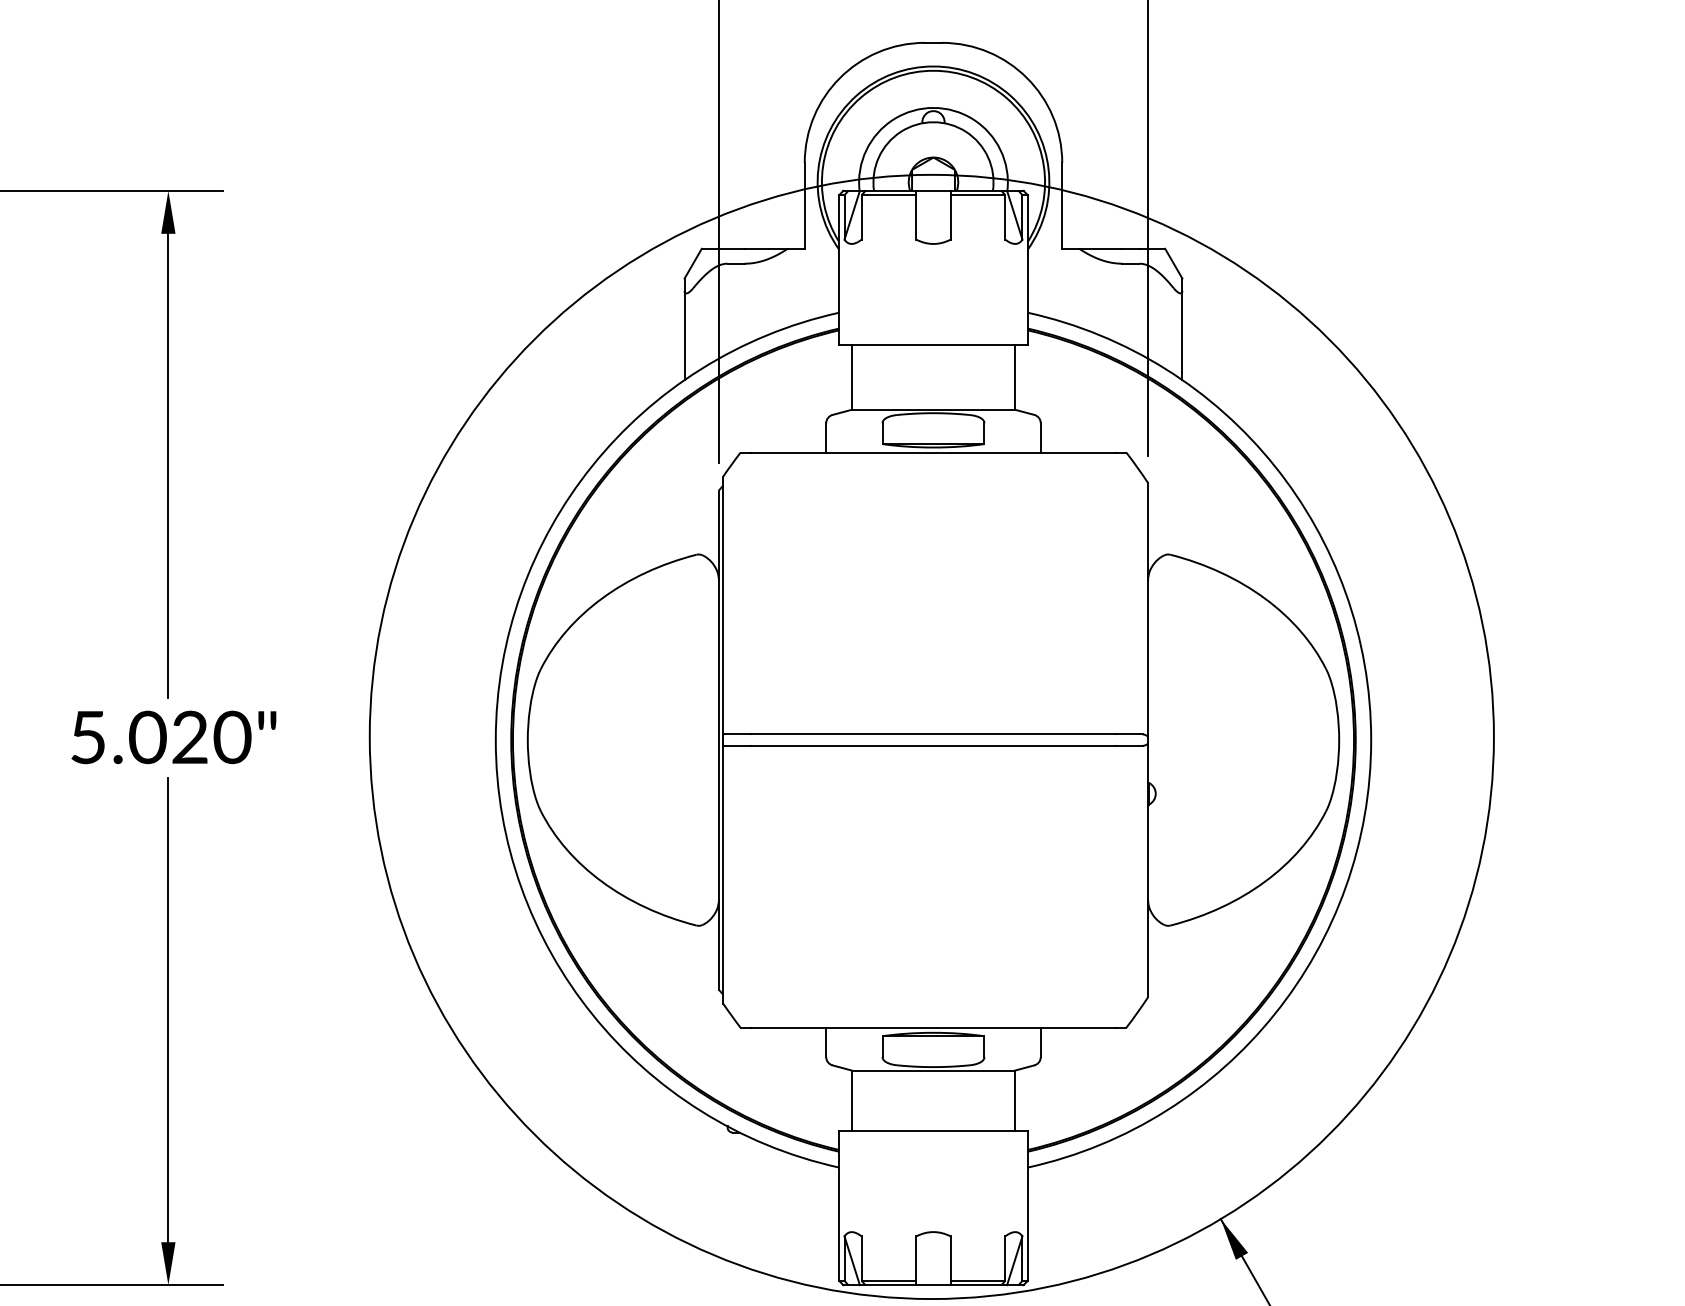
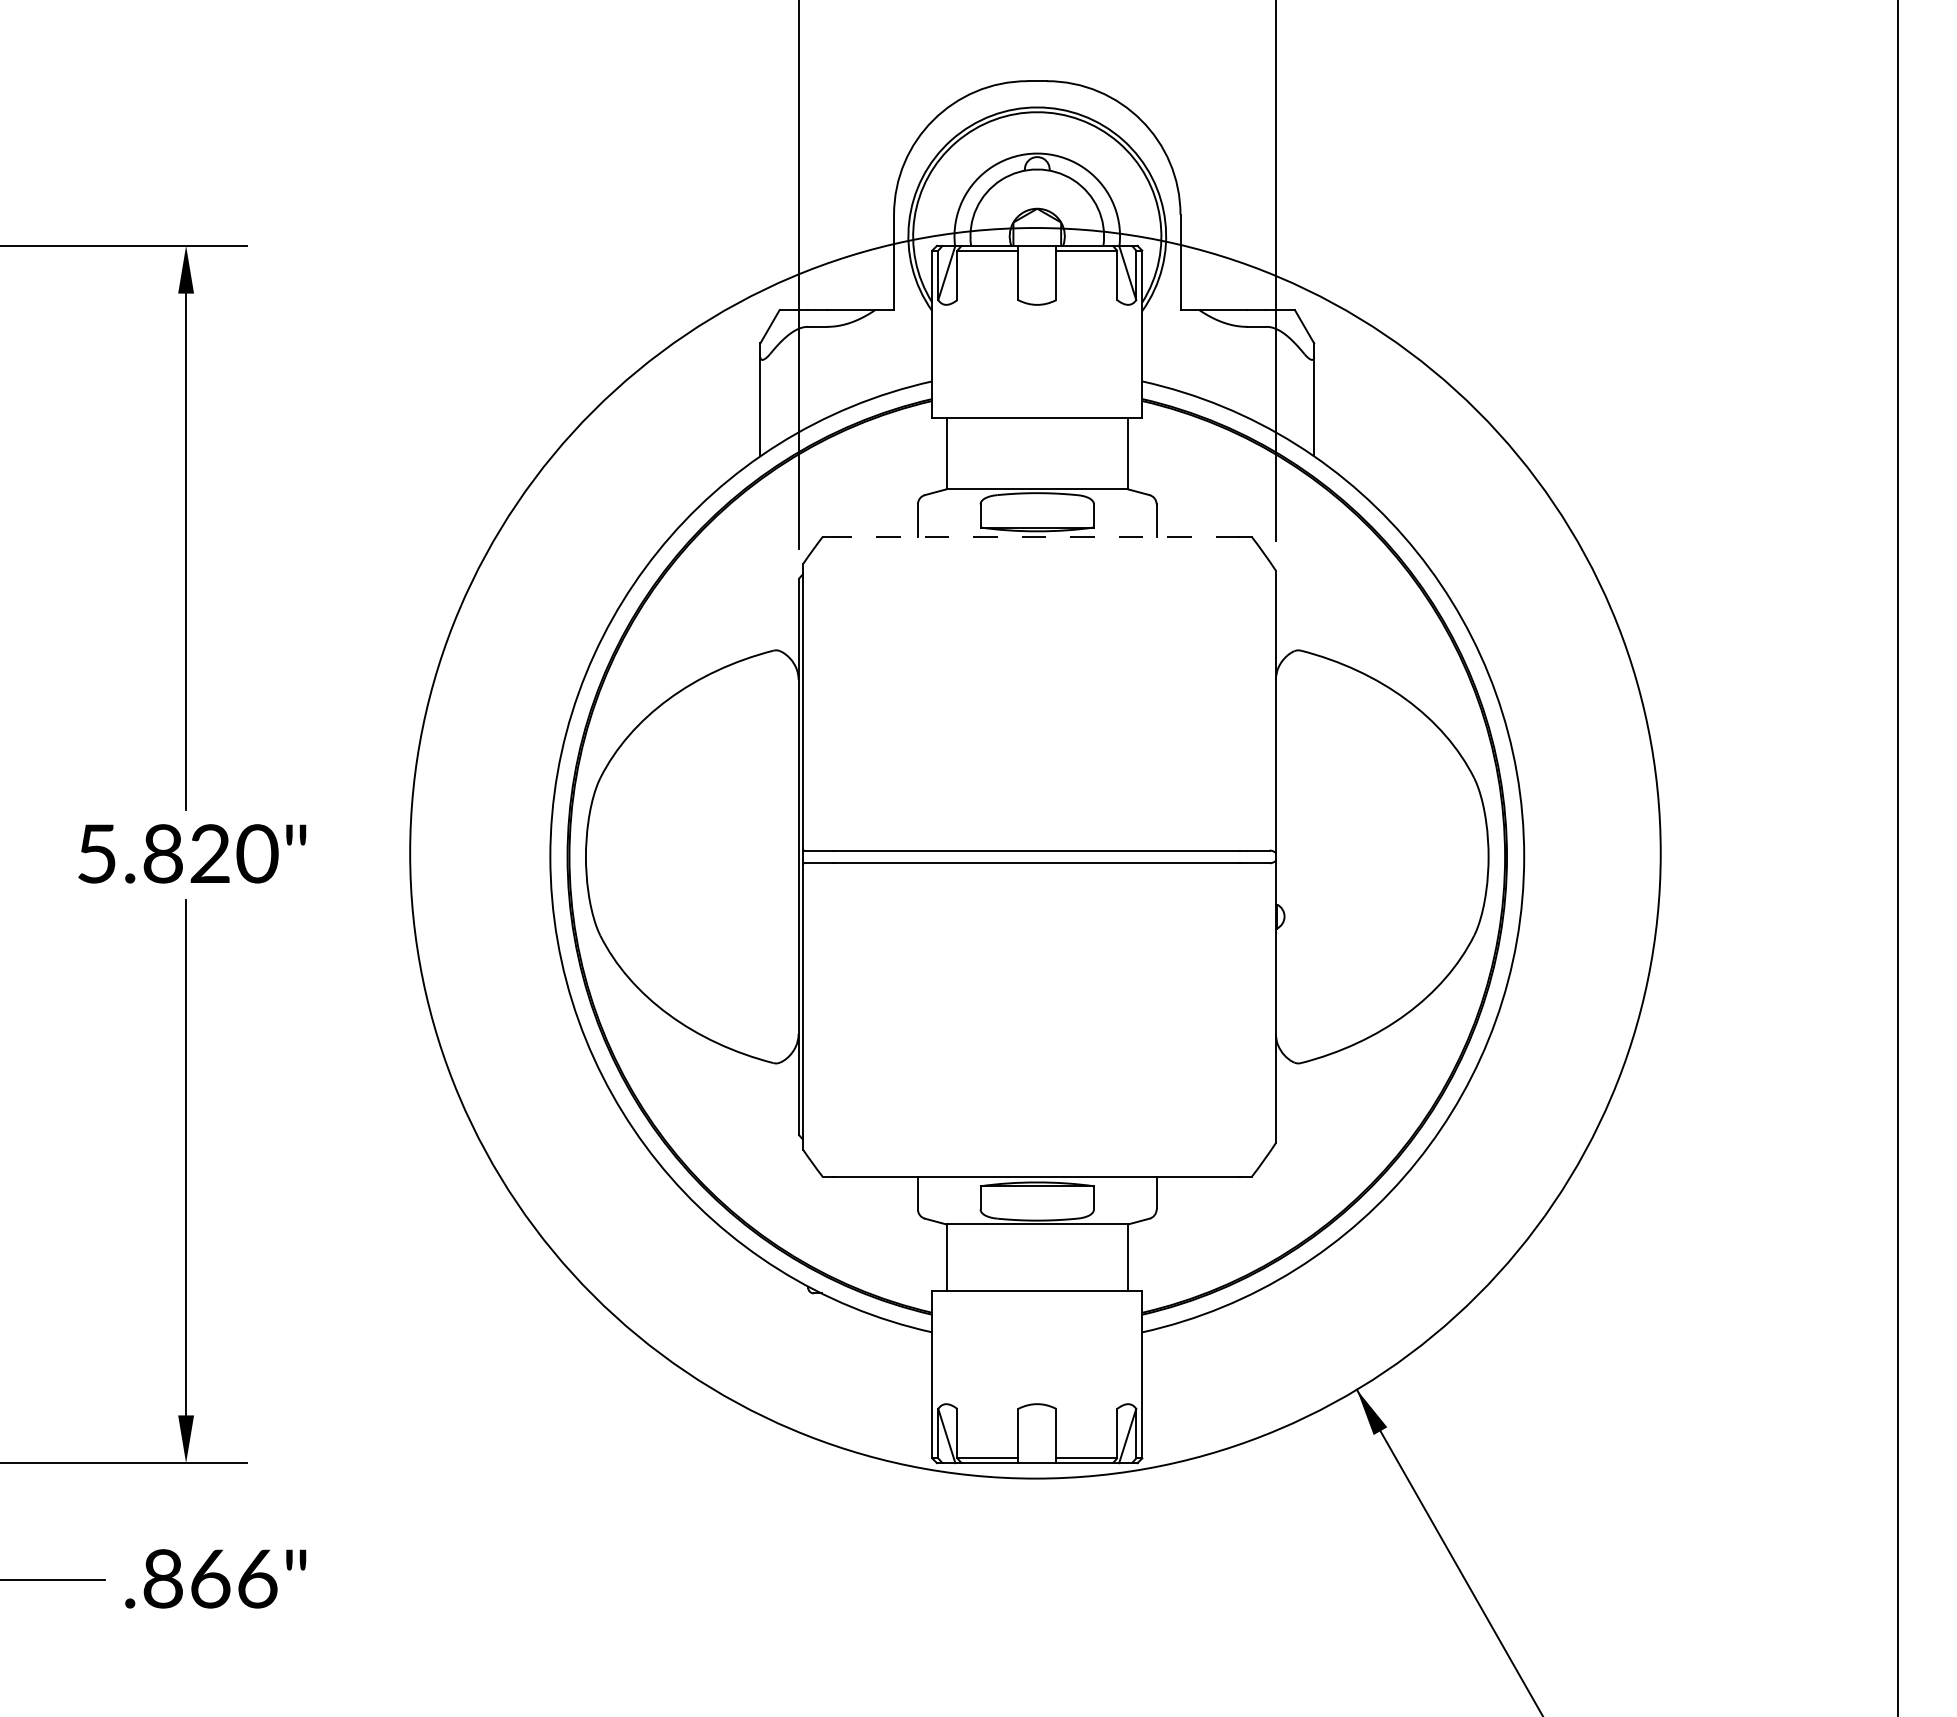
line: (933, 453) -> (1037, 537), solid -> dashed
text: (148, 737) -> (163, 853), 5.020" -> 5.820"

